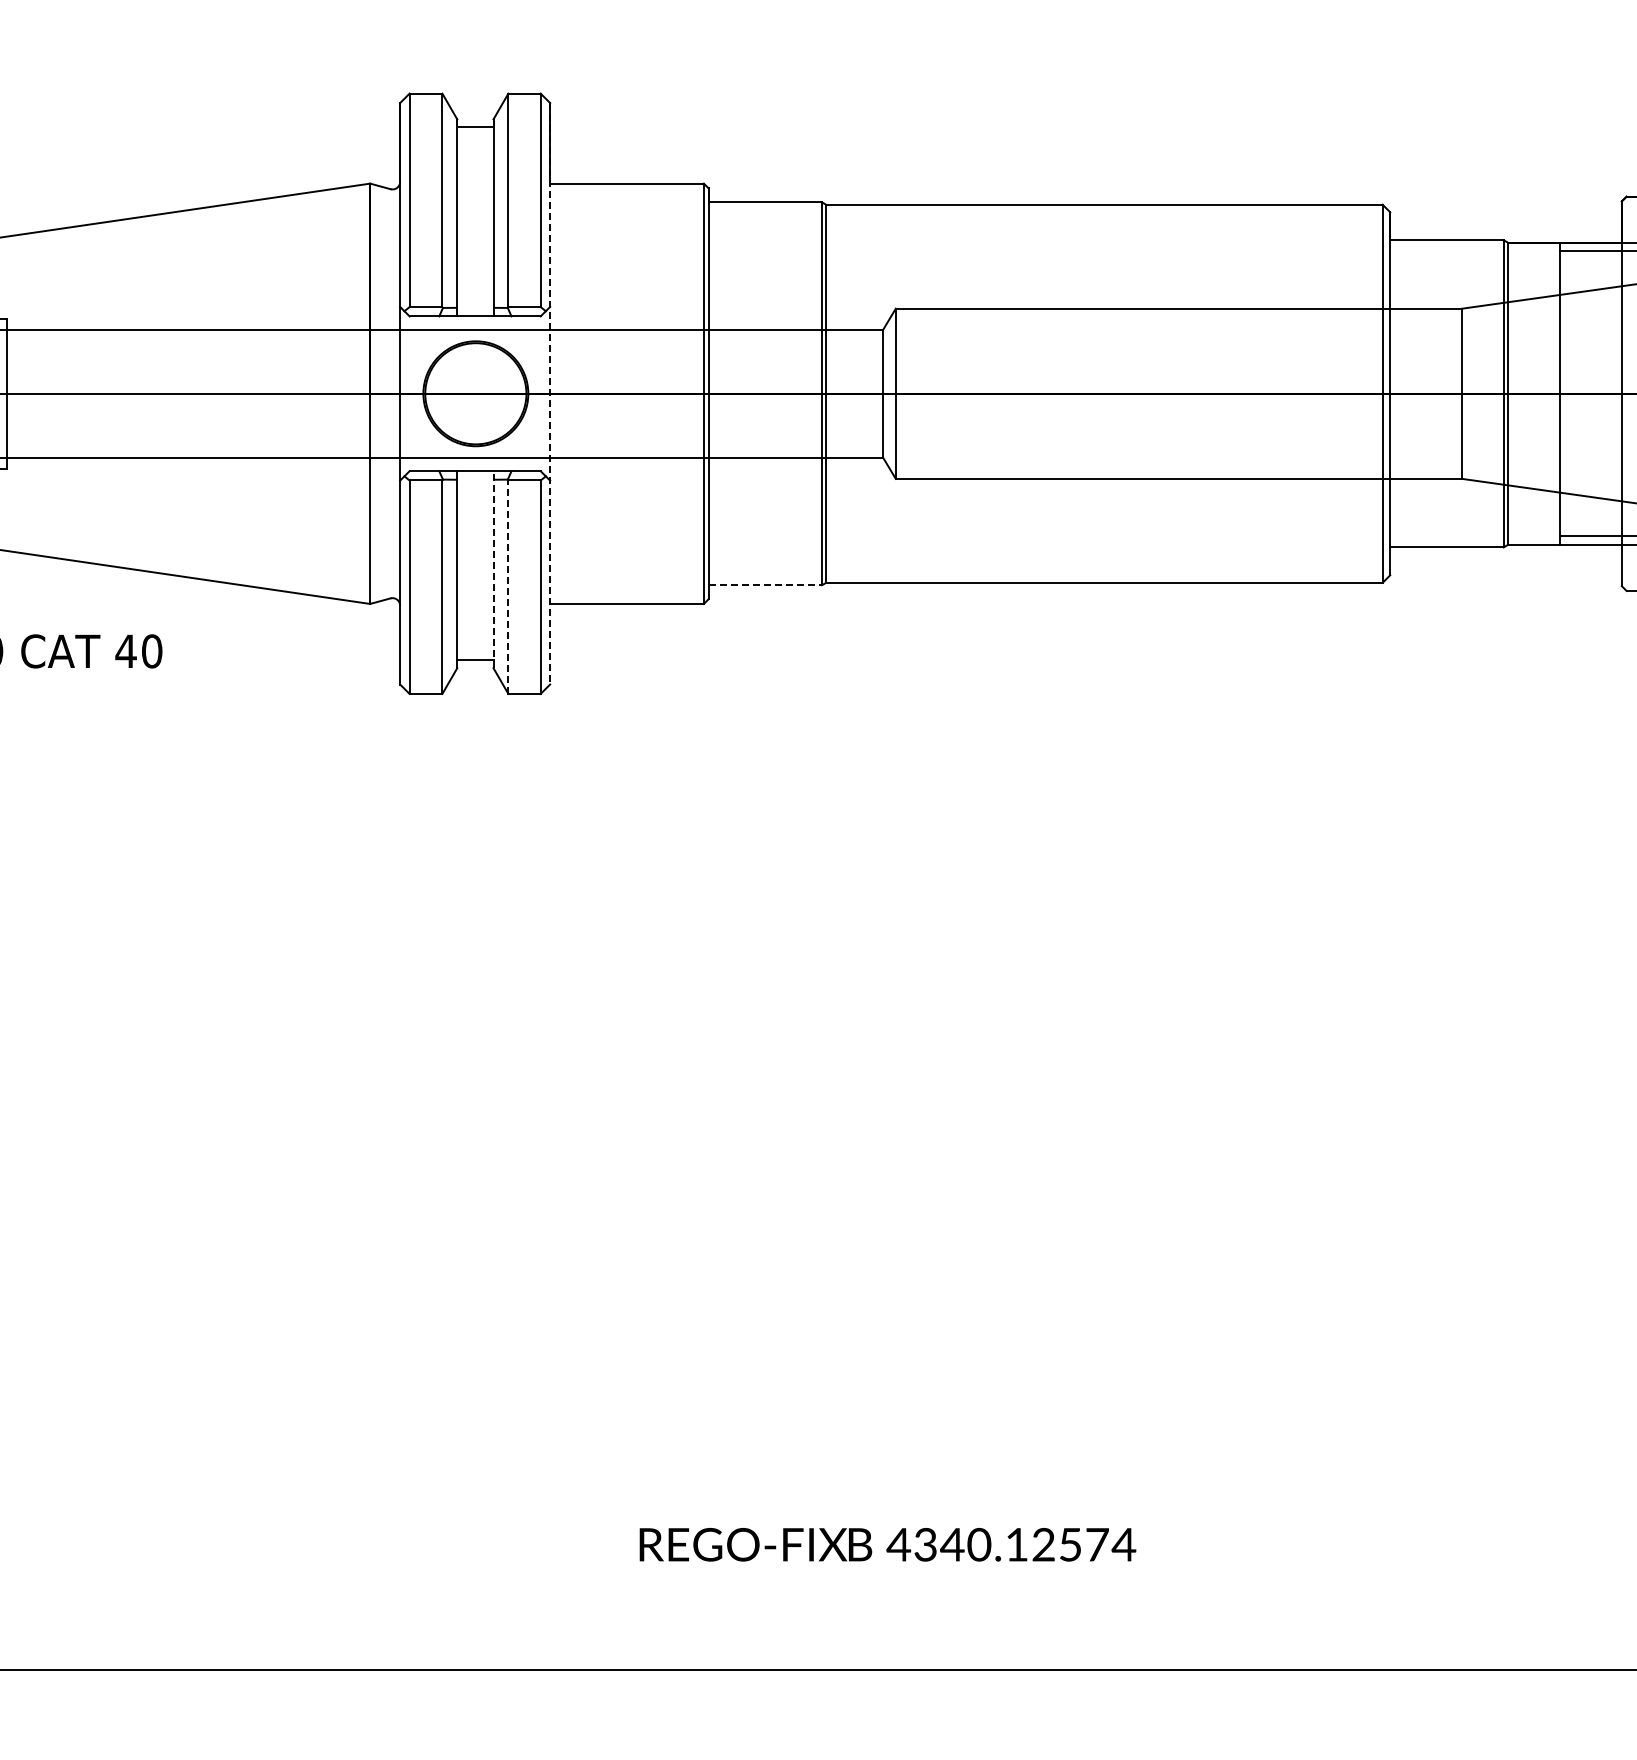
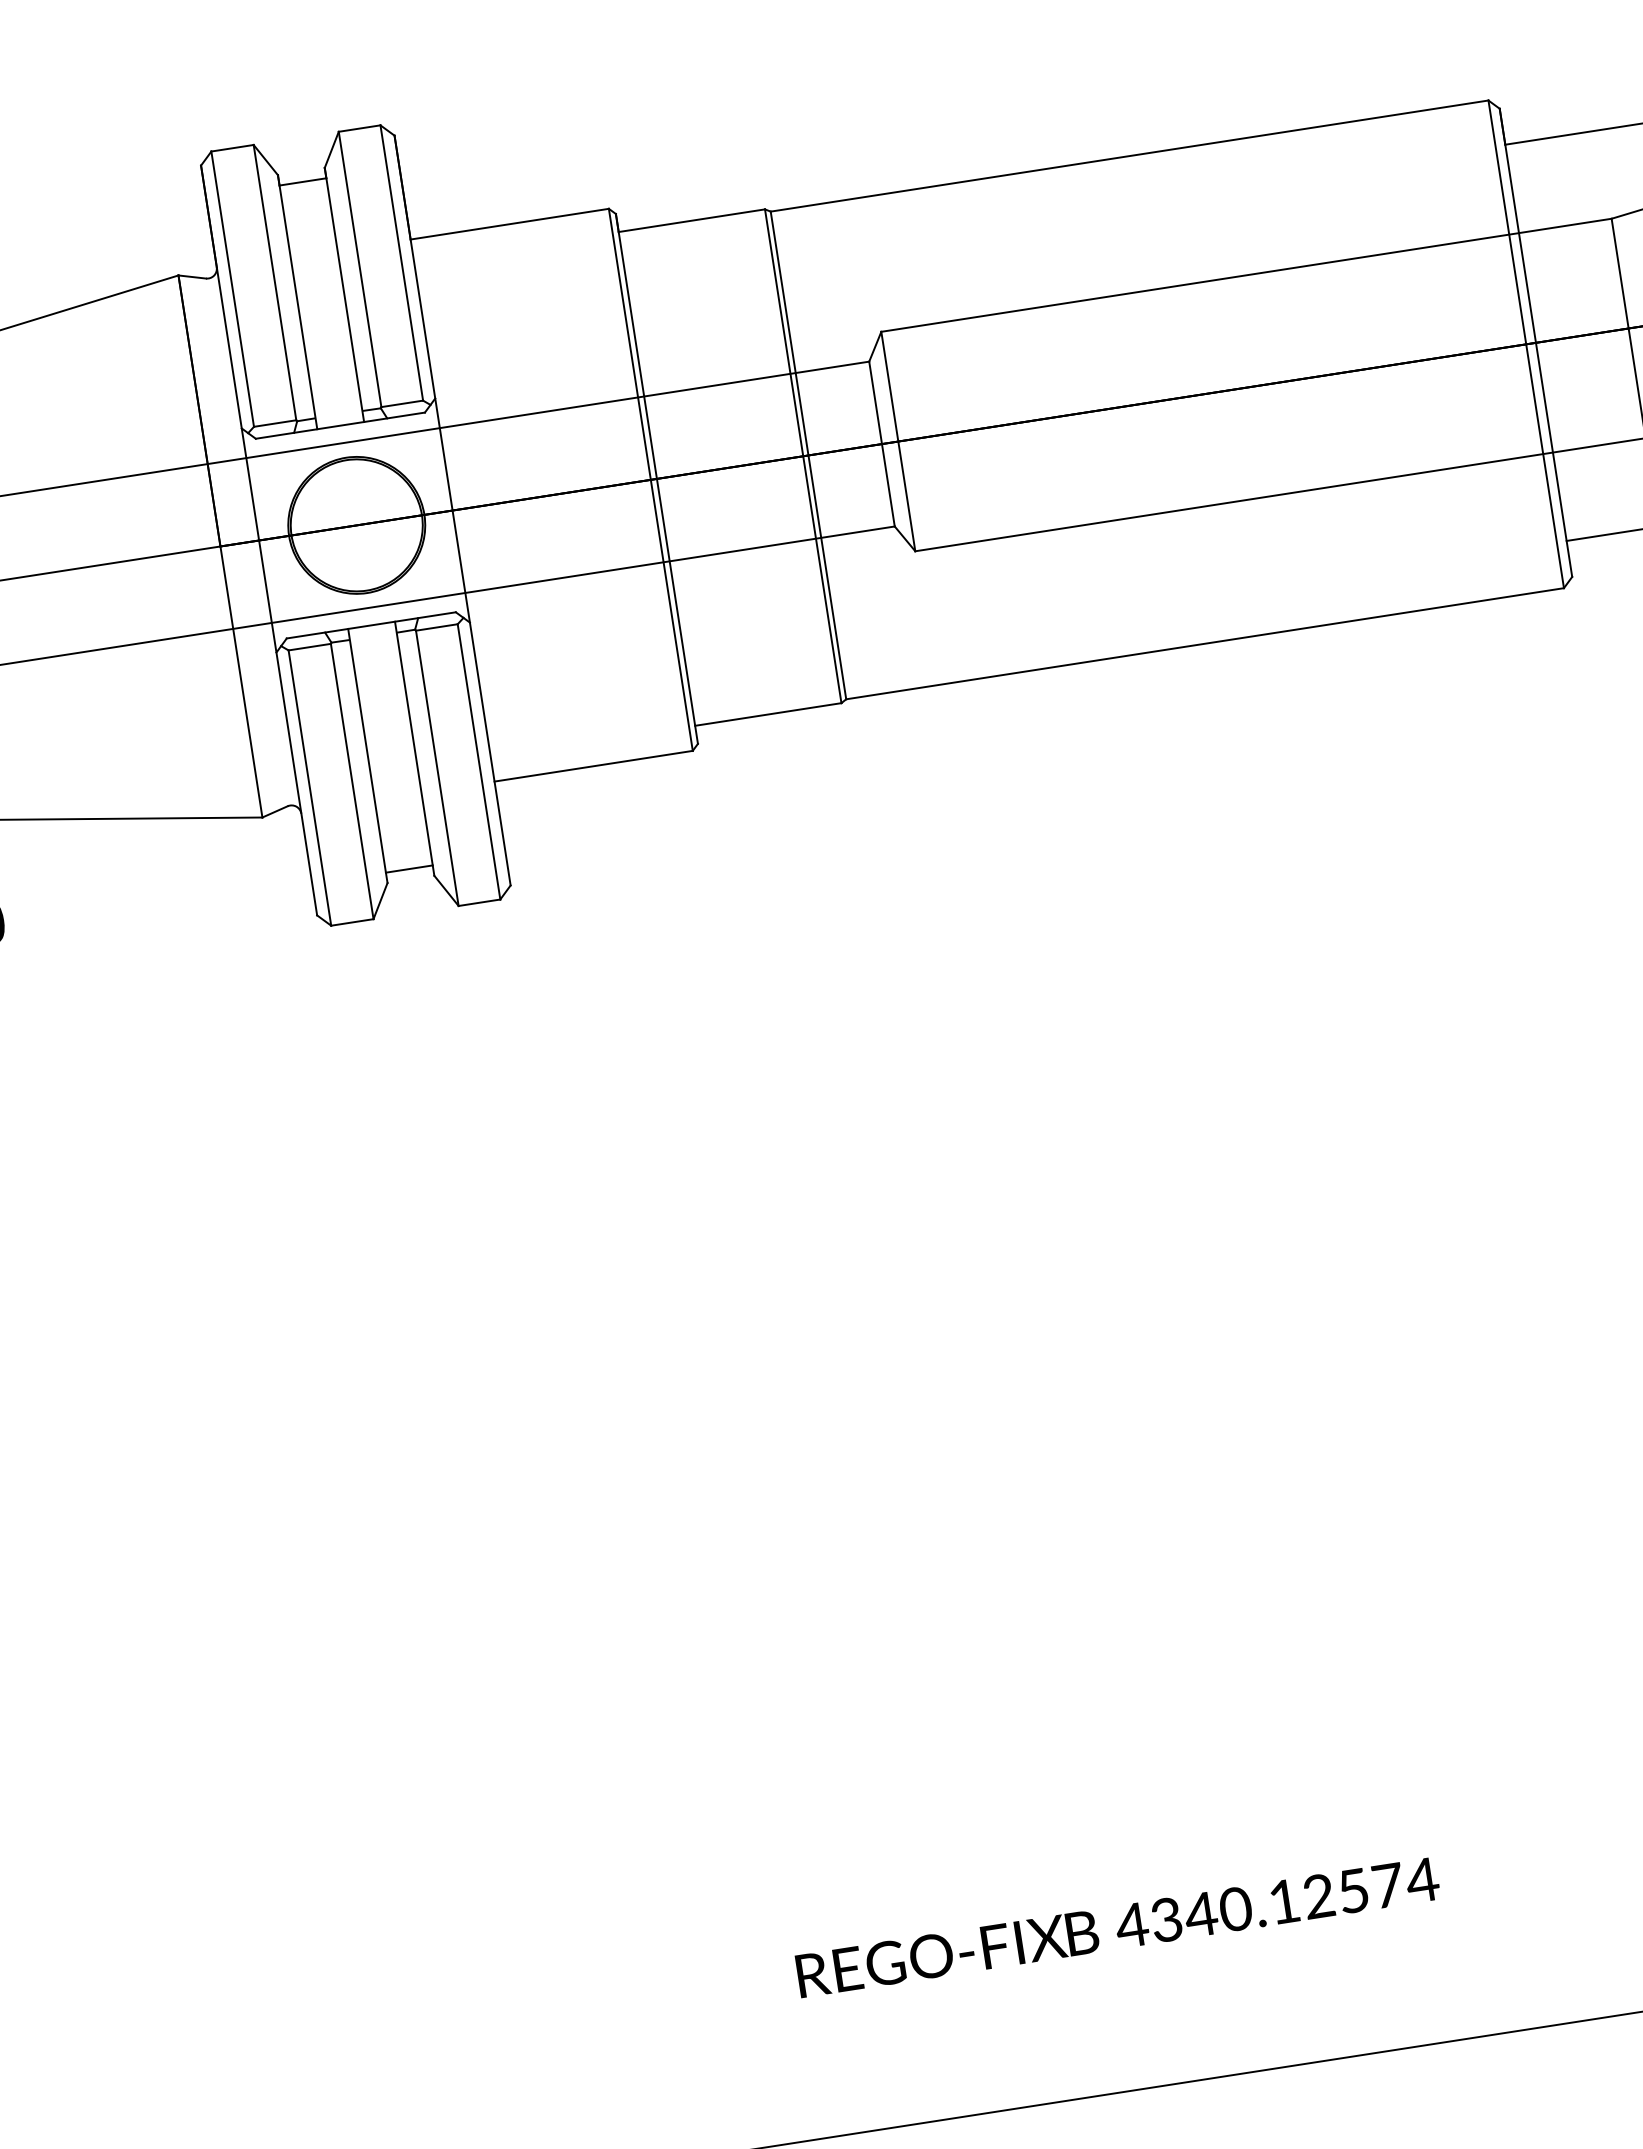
line: (550, 393) -> (452, 510), dashed -> solid
line: (493, 569) -> (414, 748), dashed -> solid
line: (765, 585) -> (768, 714), dashed -> solid
line: (508, 587) -> (437, 768), dashed -> solid

